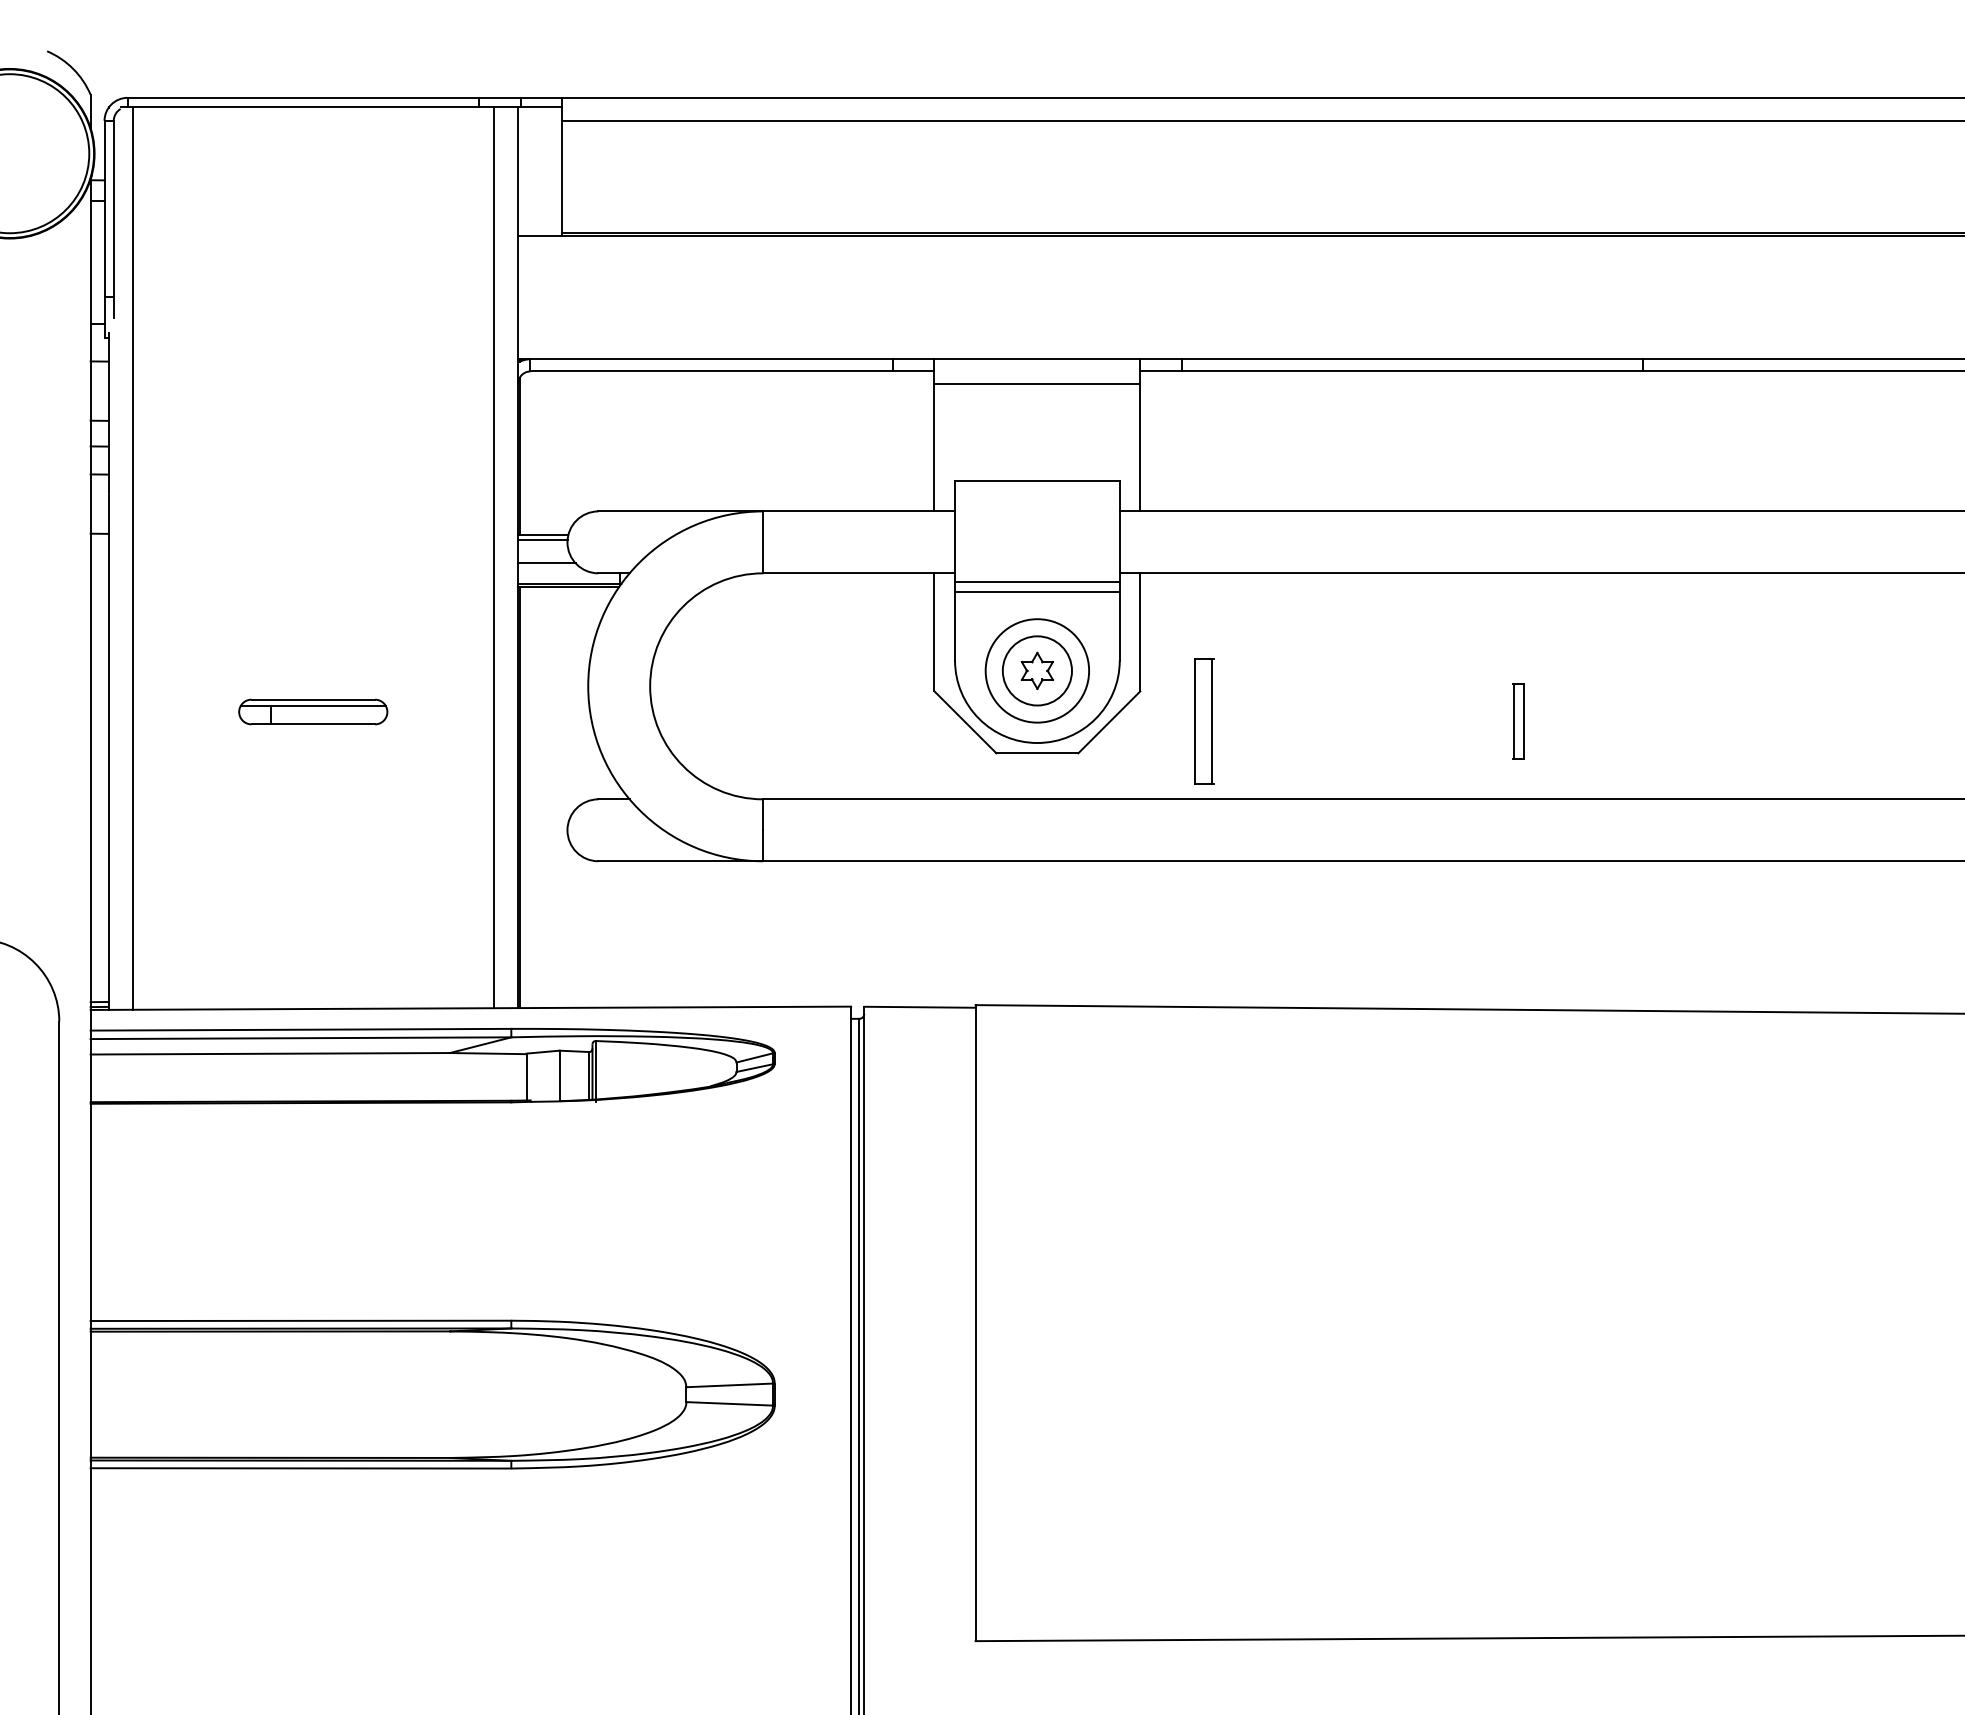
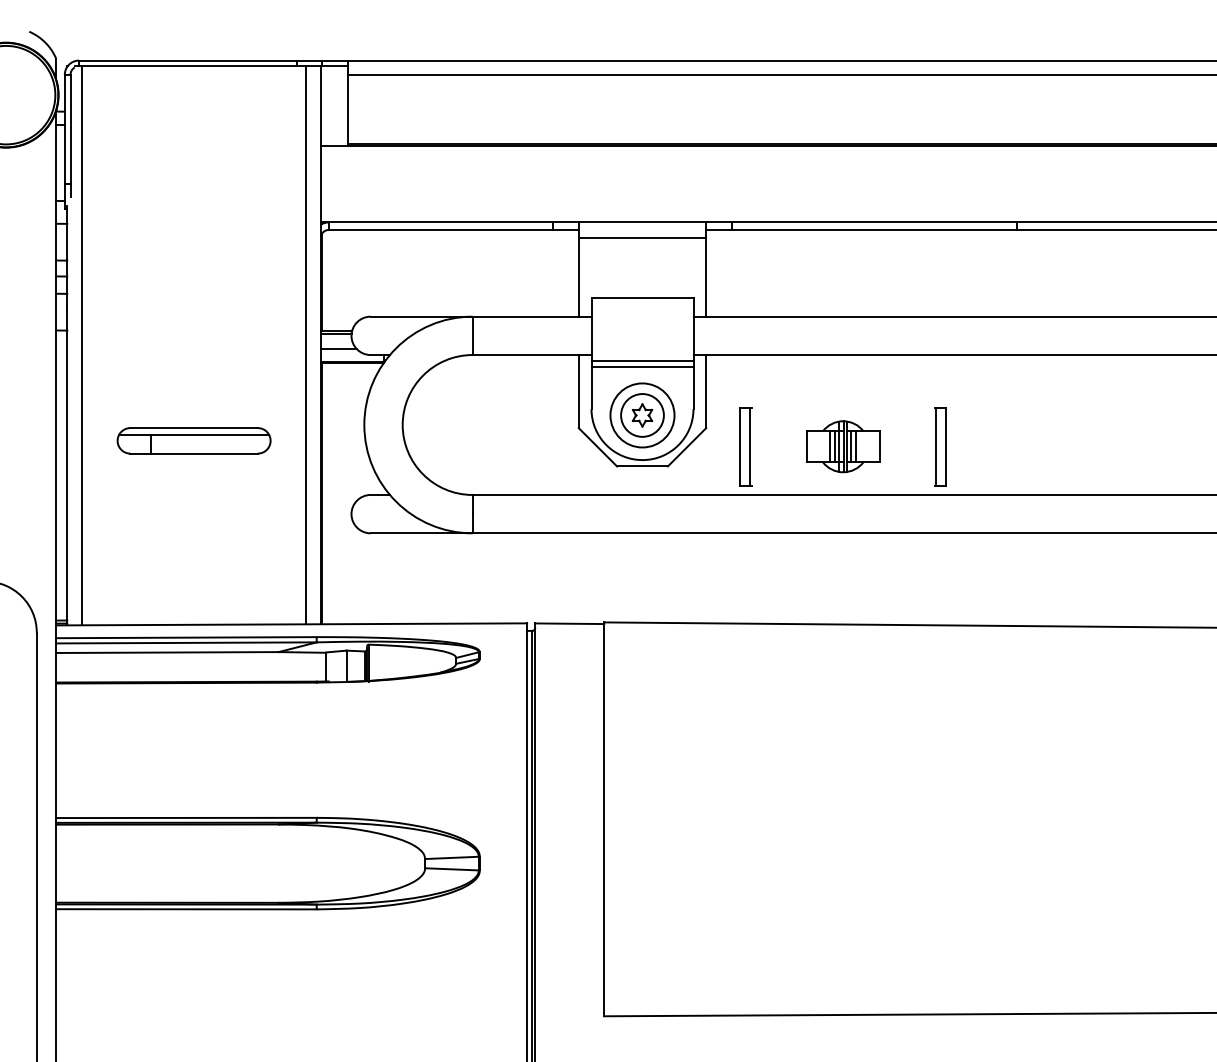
part: (312, 711) -> (193, 440), size x1.67
part: (1361, 721) -> (843, 446), added
part: (1518, 721) -> (940, 446), size x1.67

